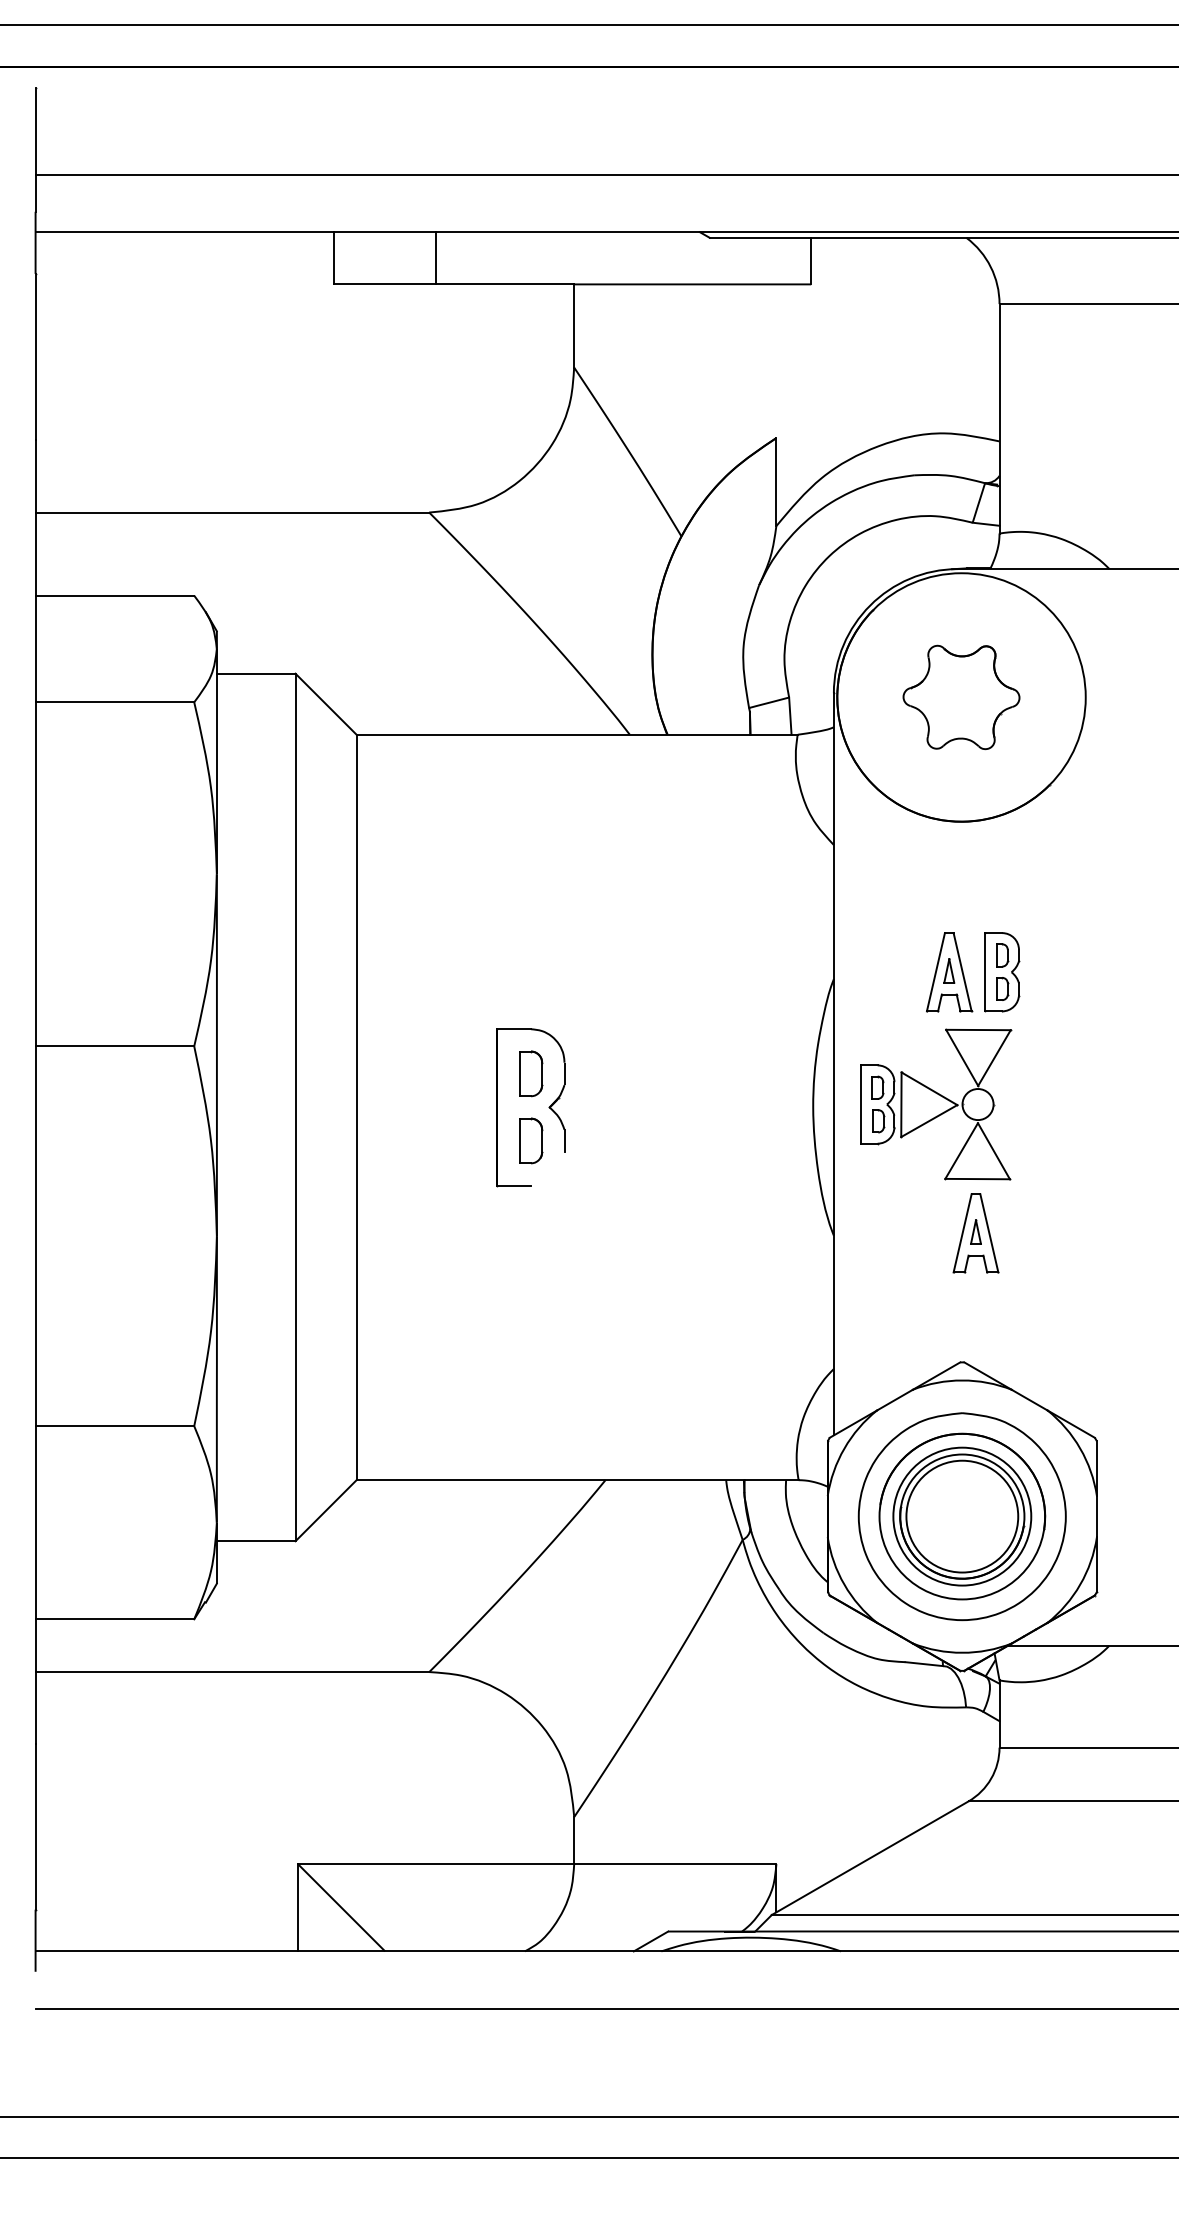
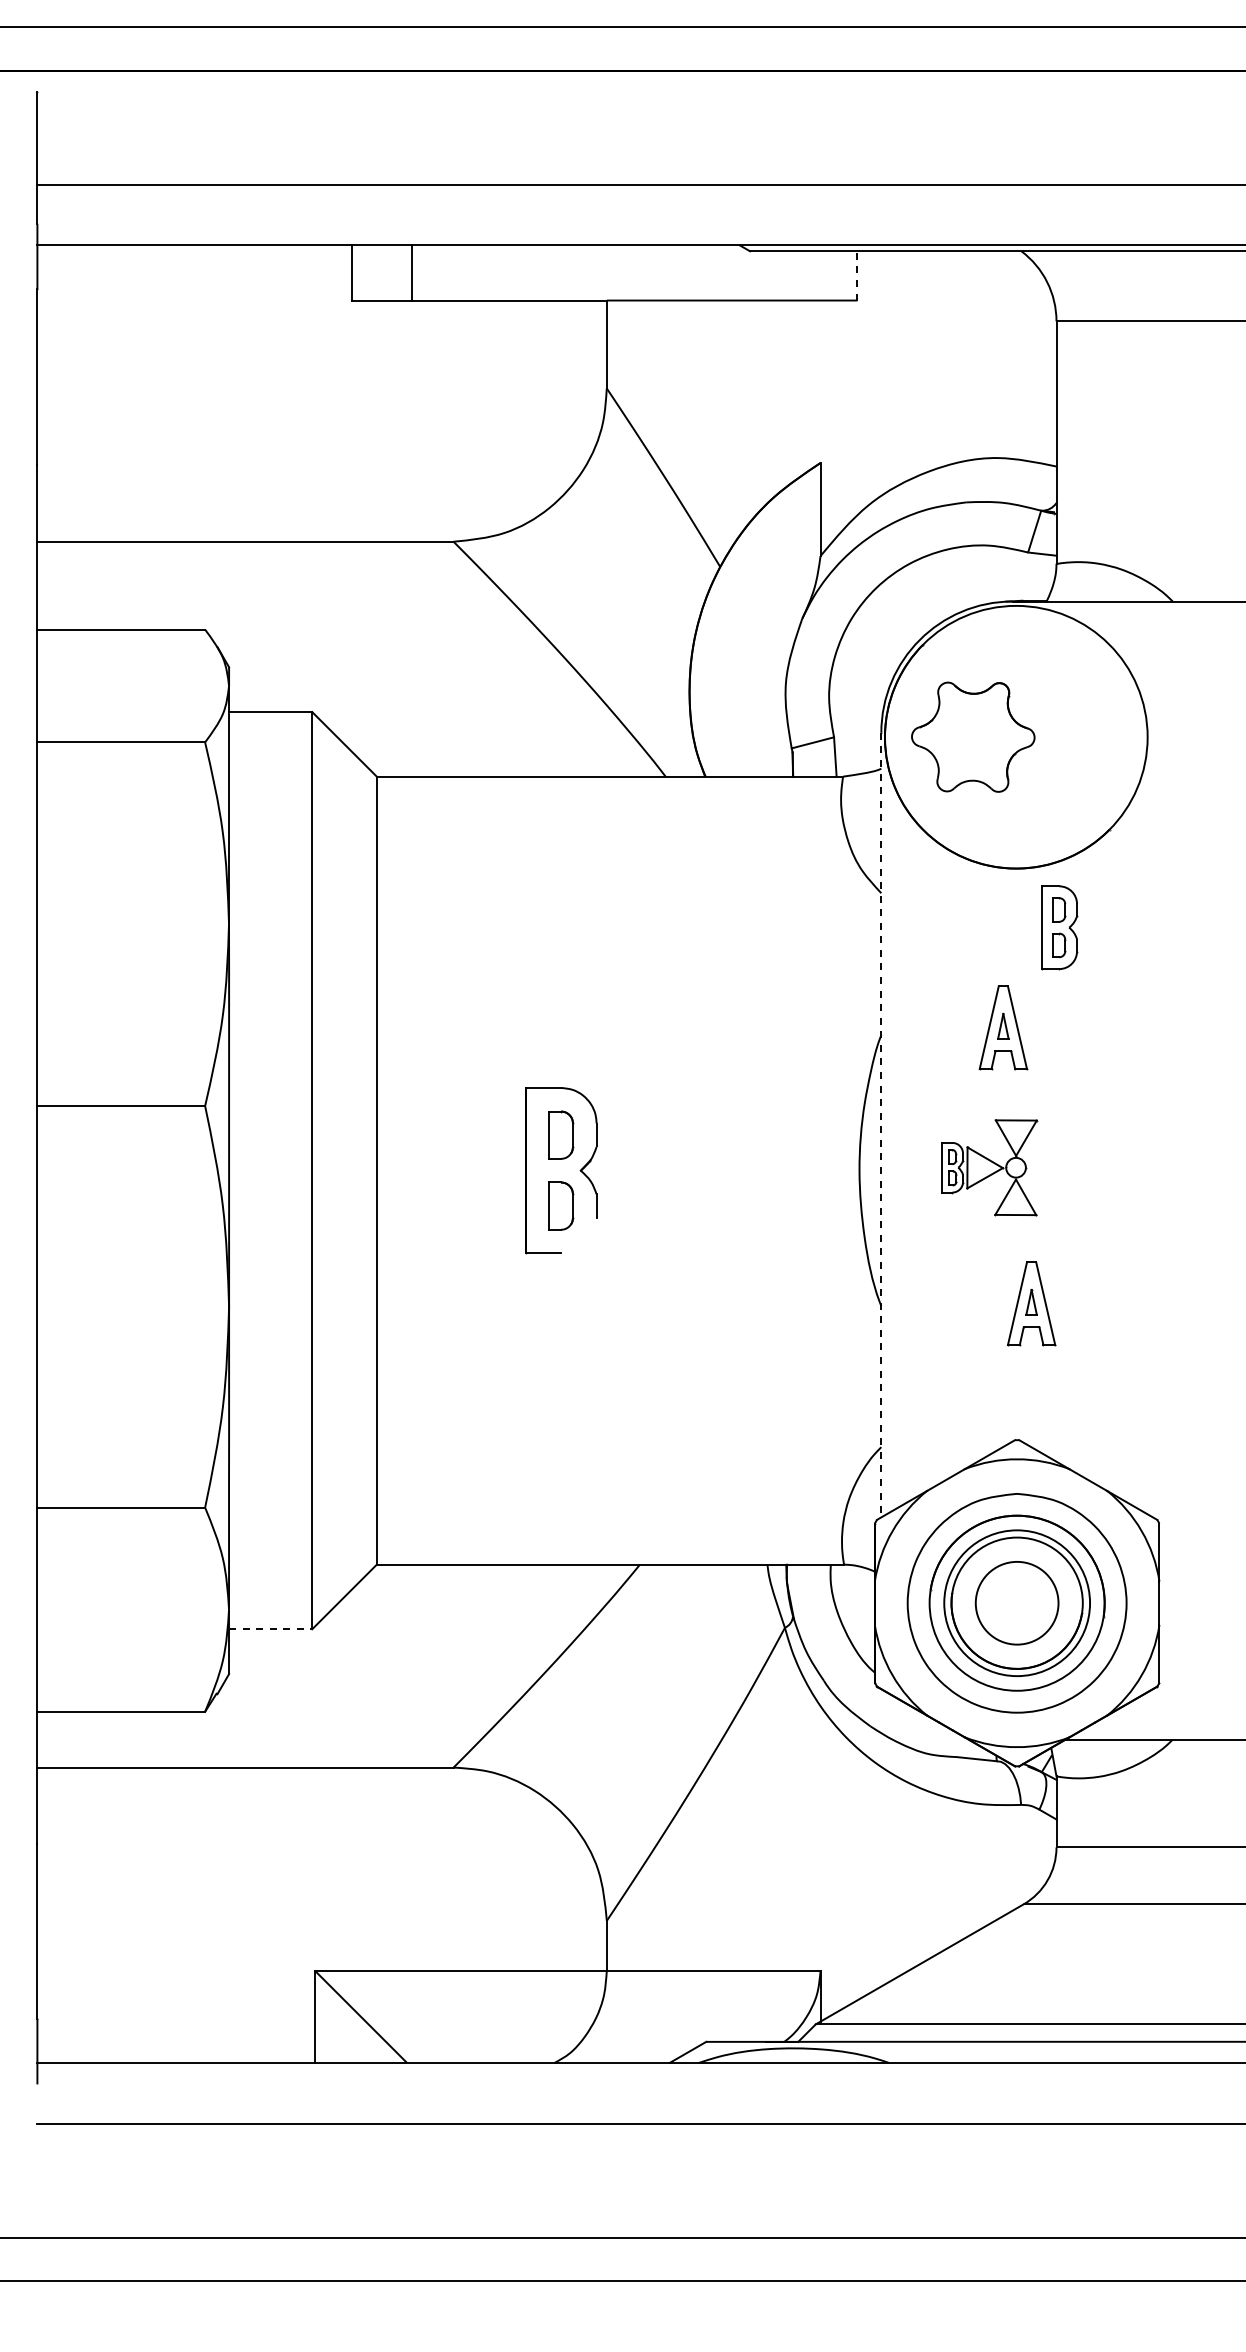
line: (435, 257) -> (411, 272), moved
line: (811, 260) -> (857, 275), solid -> dashed
part: (961, 696) -> (973, 736), moved
part: (1002, 972) -> (1059, 927), moved
line: (834, 1064) -> (881, 1125), solid -> dashed
part: (936, 1104) -> (989, 1167), size x0.6
circle: (962, 1516) -> (1017, 1603), size x0.7
line: (256, 1541) -> (270, 1629), solid -> dashed

